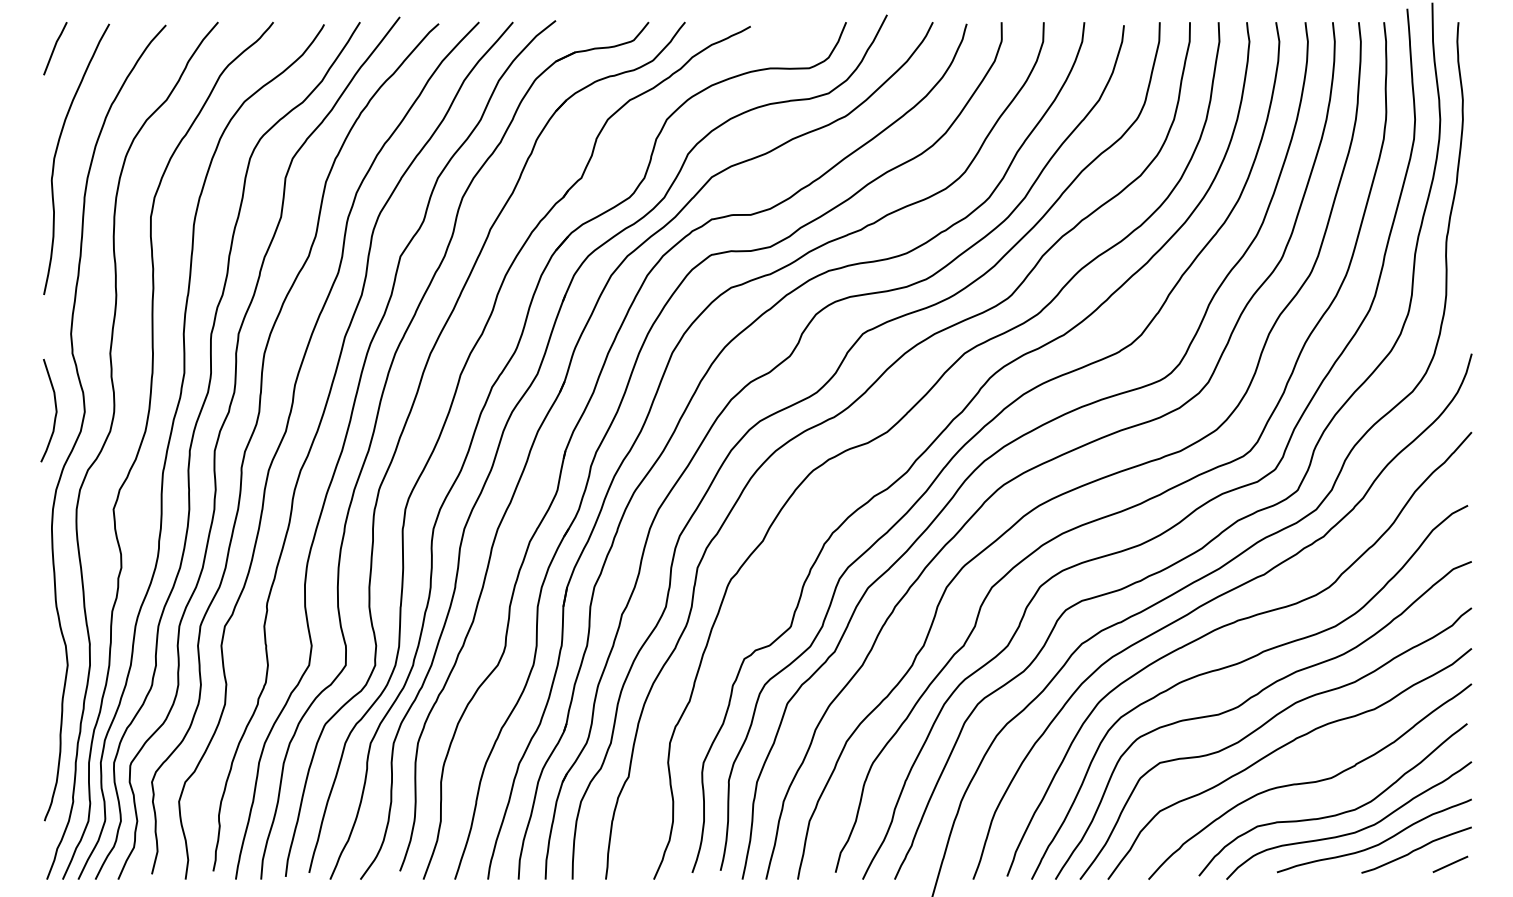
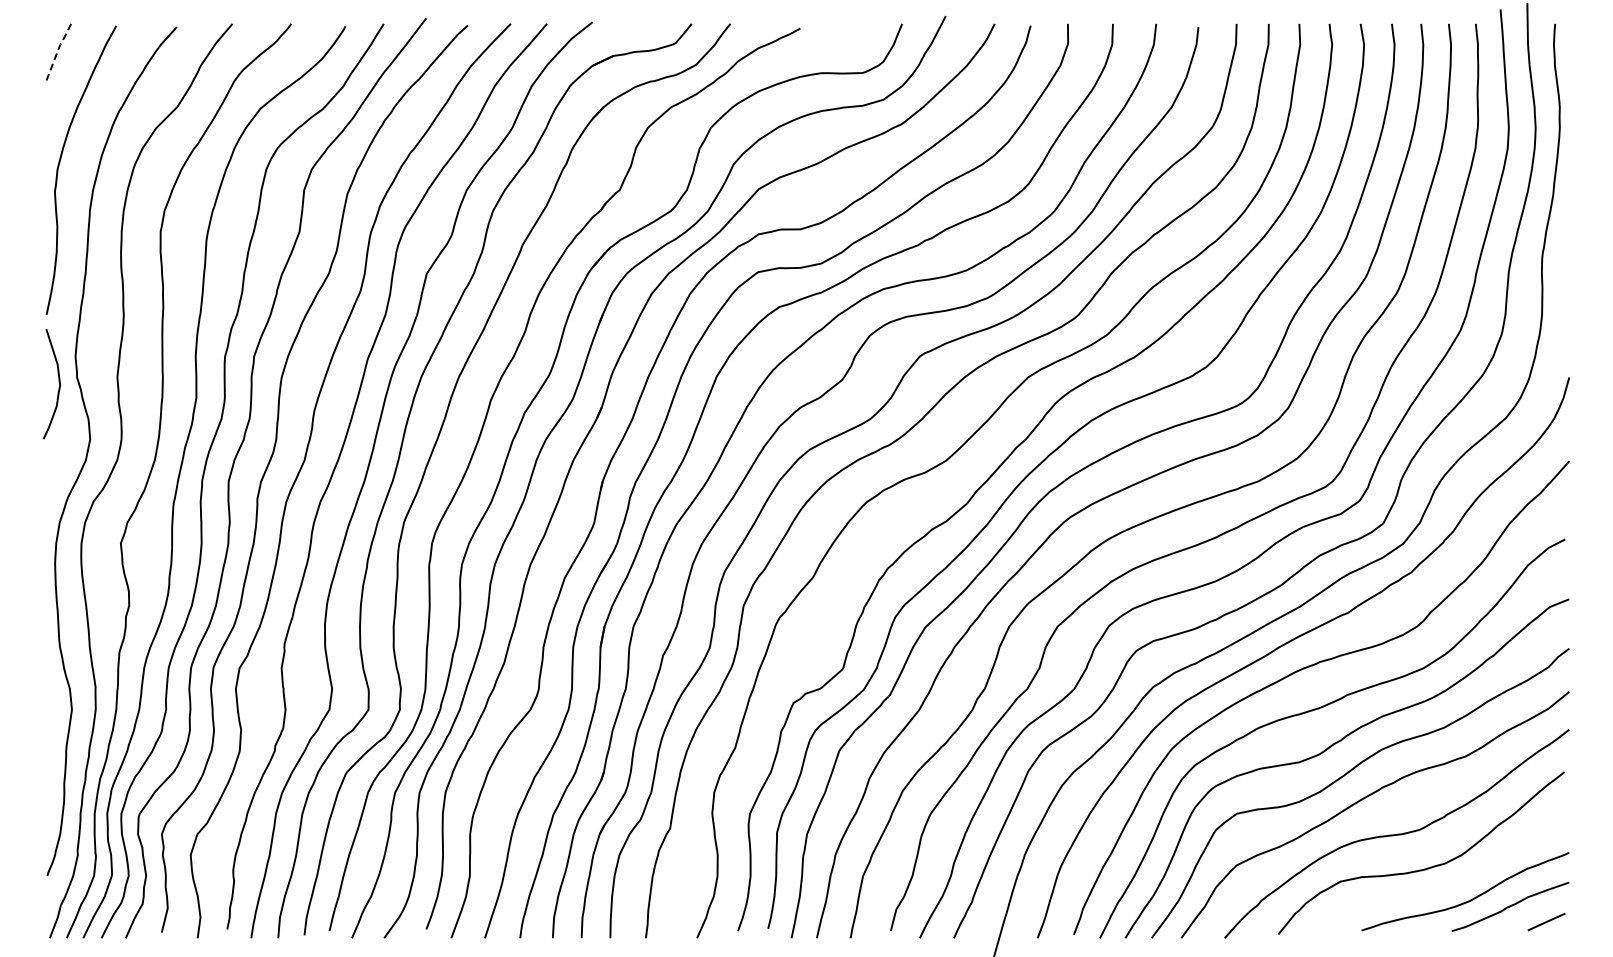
line: (55, 47) -> (58, 50), solid -> dashed
curve: (55, 409) -> (58, 382), moved
curve: (1352, 832) -> (1442, 887), removed

